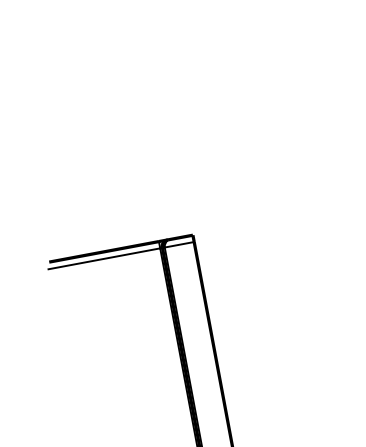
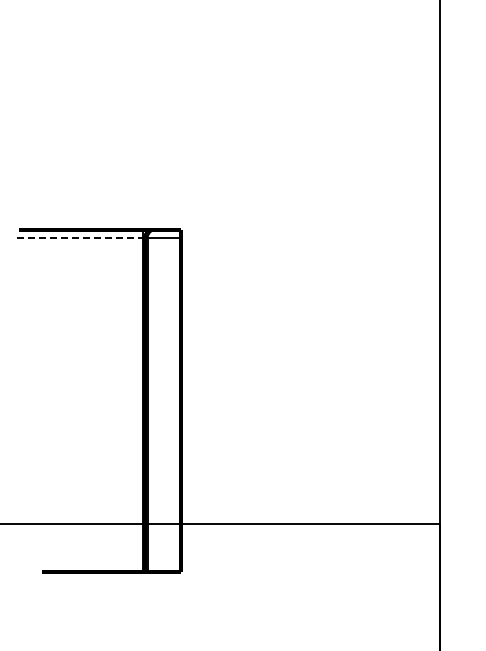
line: (104, 258) -> (79, 237), solid -> dashed

